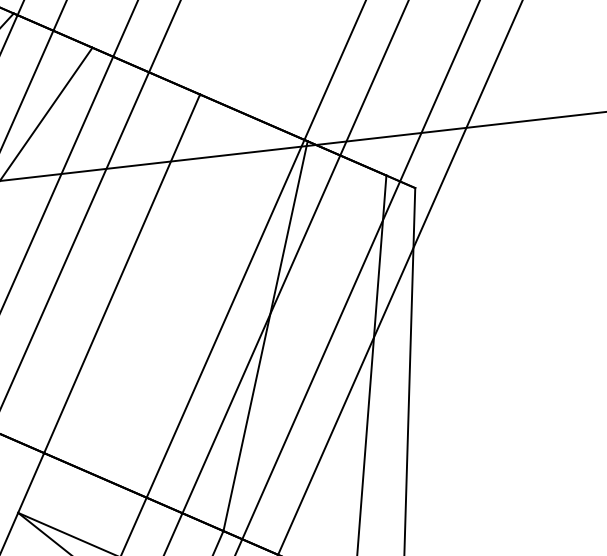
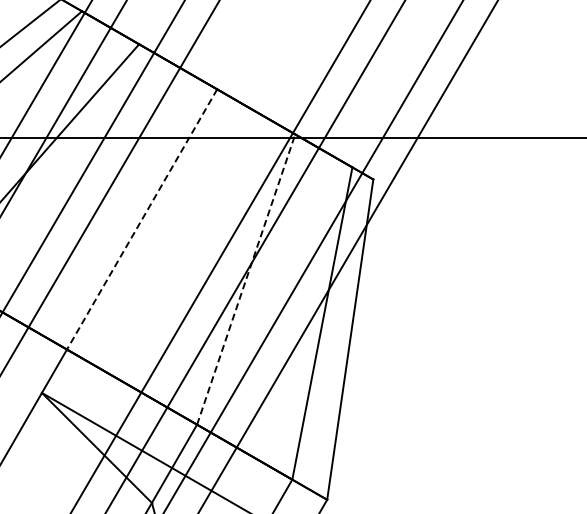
line: (121, 273) -> (141, 219), solid -> dashed
line: (265, 336) -> (246, 279), solid -> dashed

